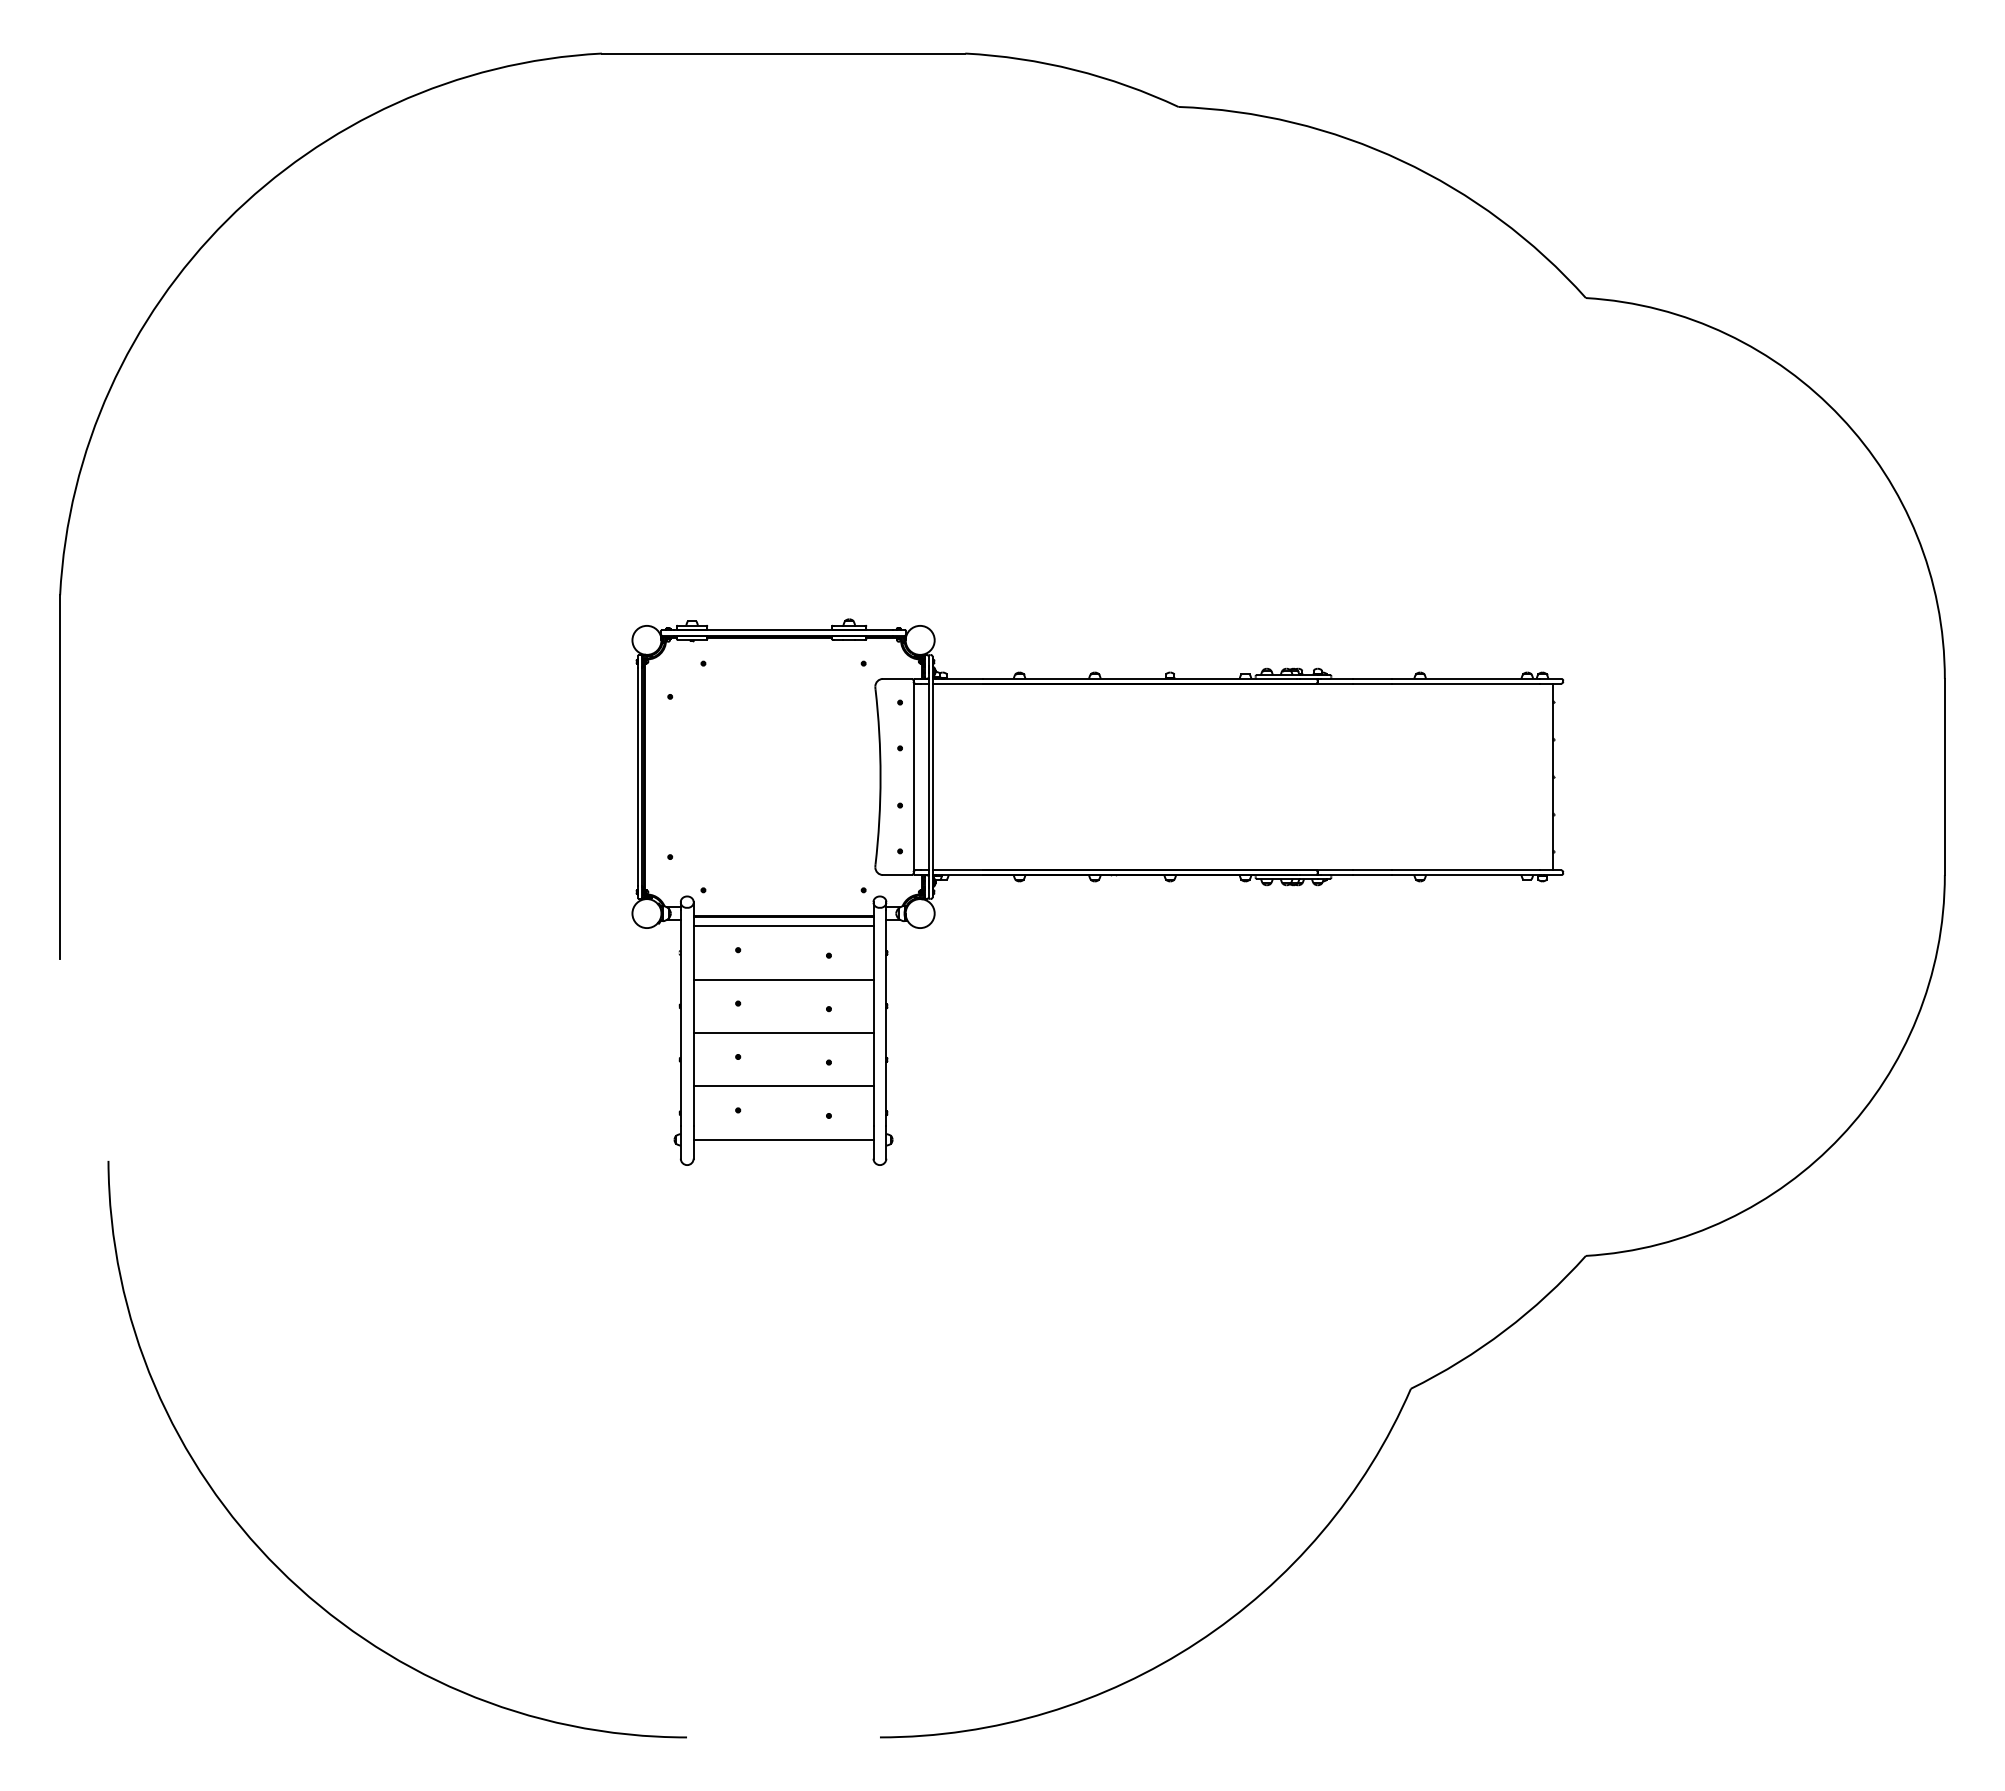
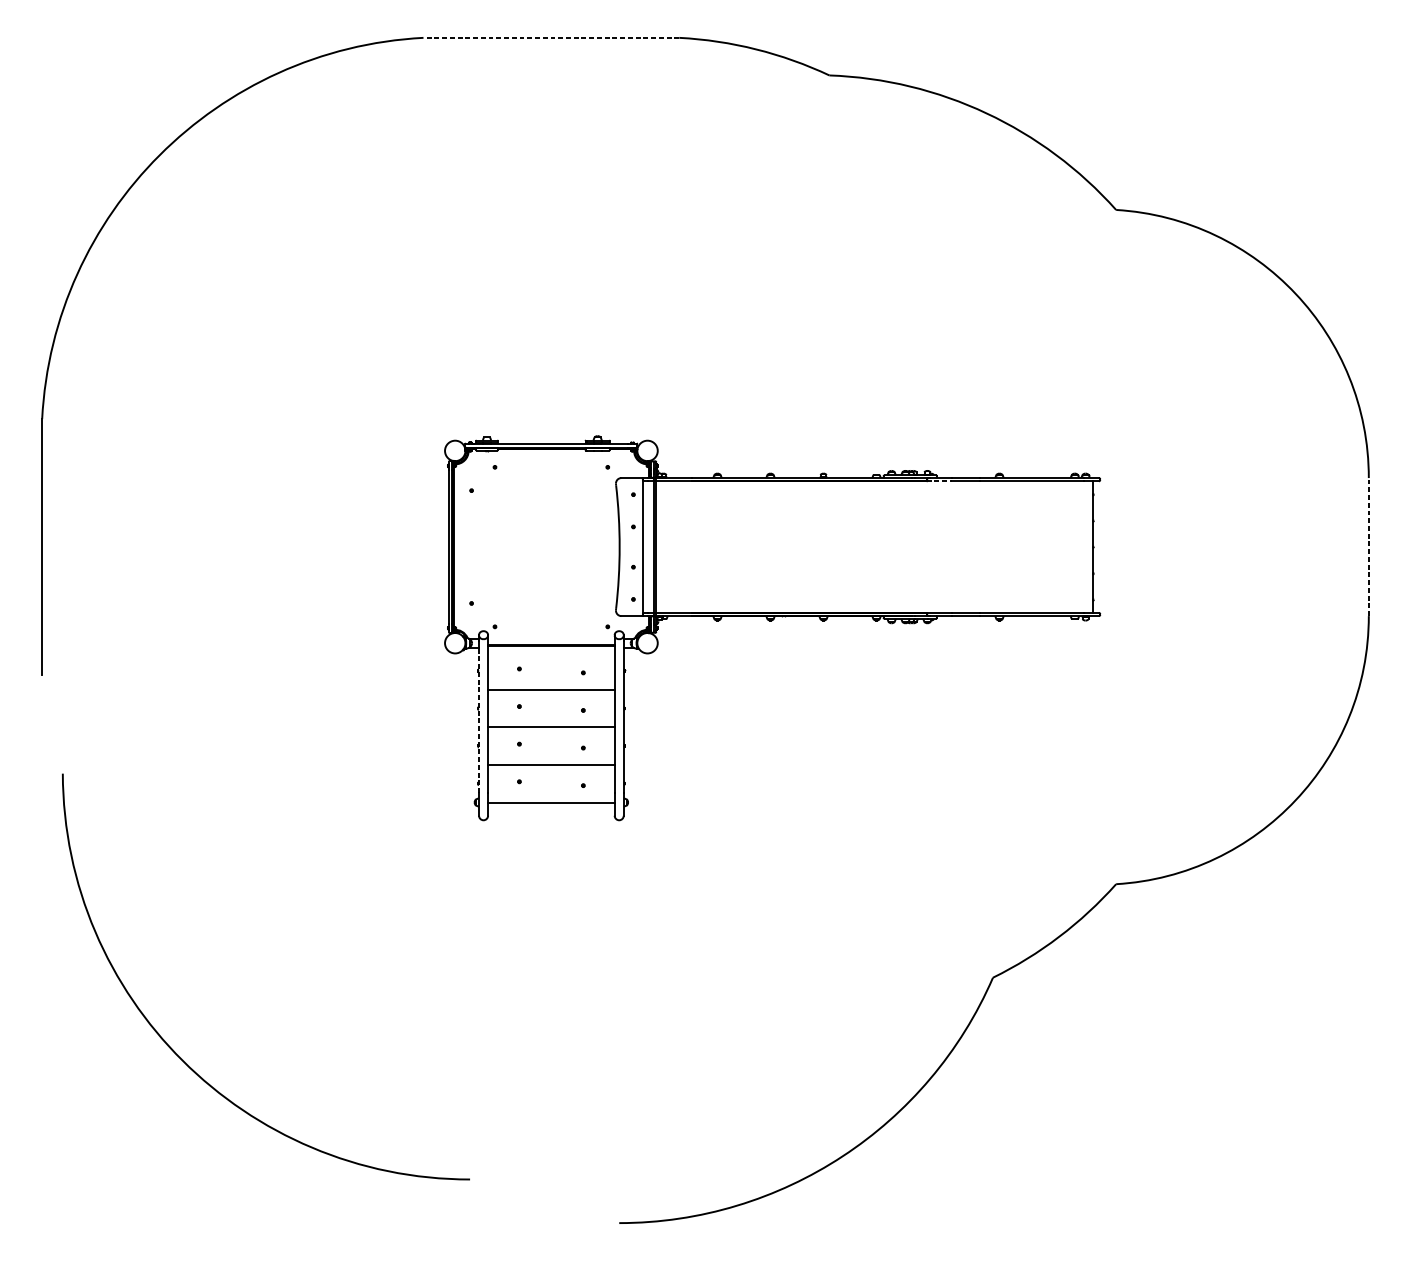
line: (783, 53) -> (551, 37), solid -> dashed
line: (1334, 683) -> (939, 481), solid -> dashed
line: (1944, 776) -> (1368, 546), solid -> dashed
line: (783, 926) -> (551, 652), removed
line: (680, 1022) -> (478, 719), solid -> dashed
arc: (278, 1566) -> (182, 1059), moved

